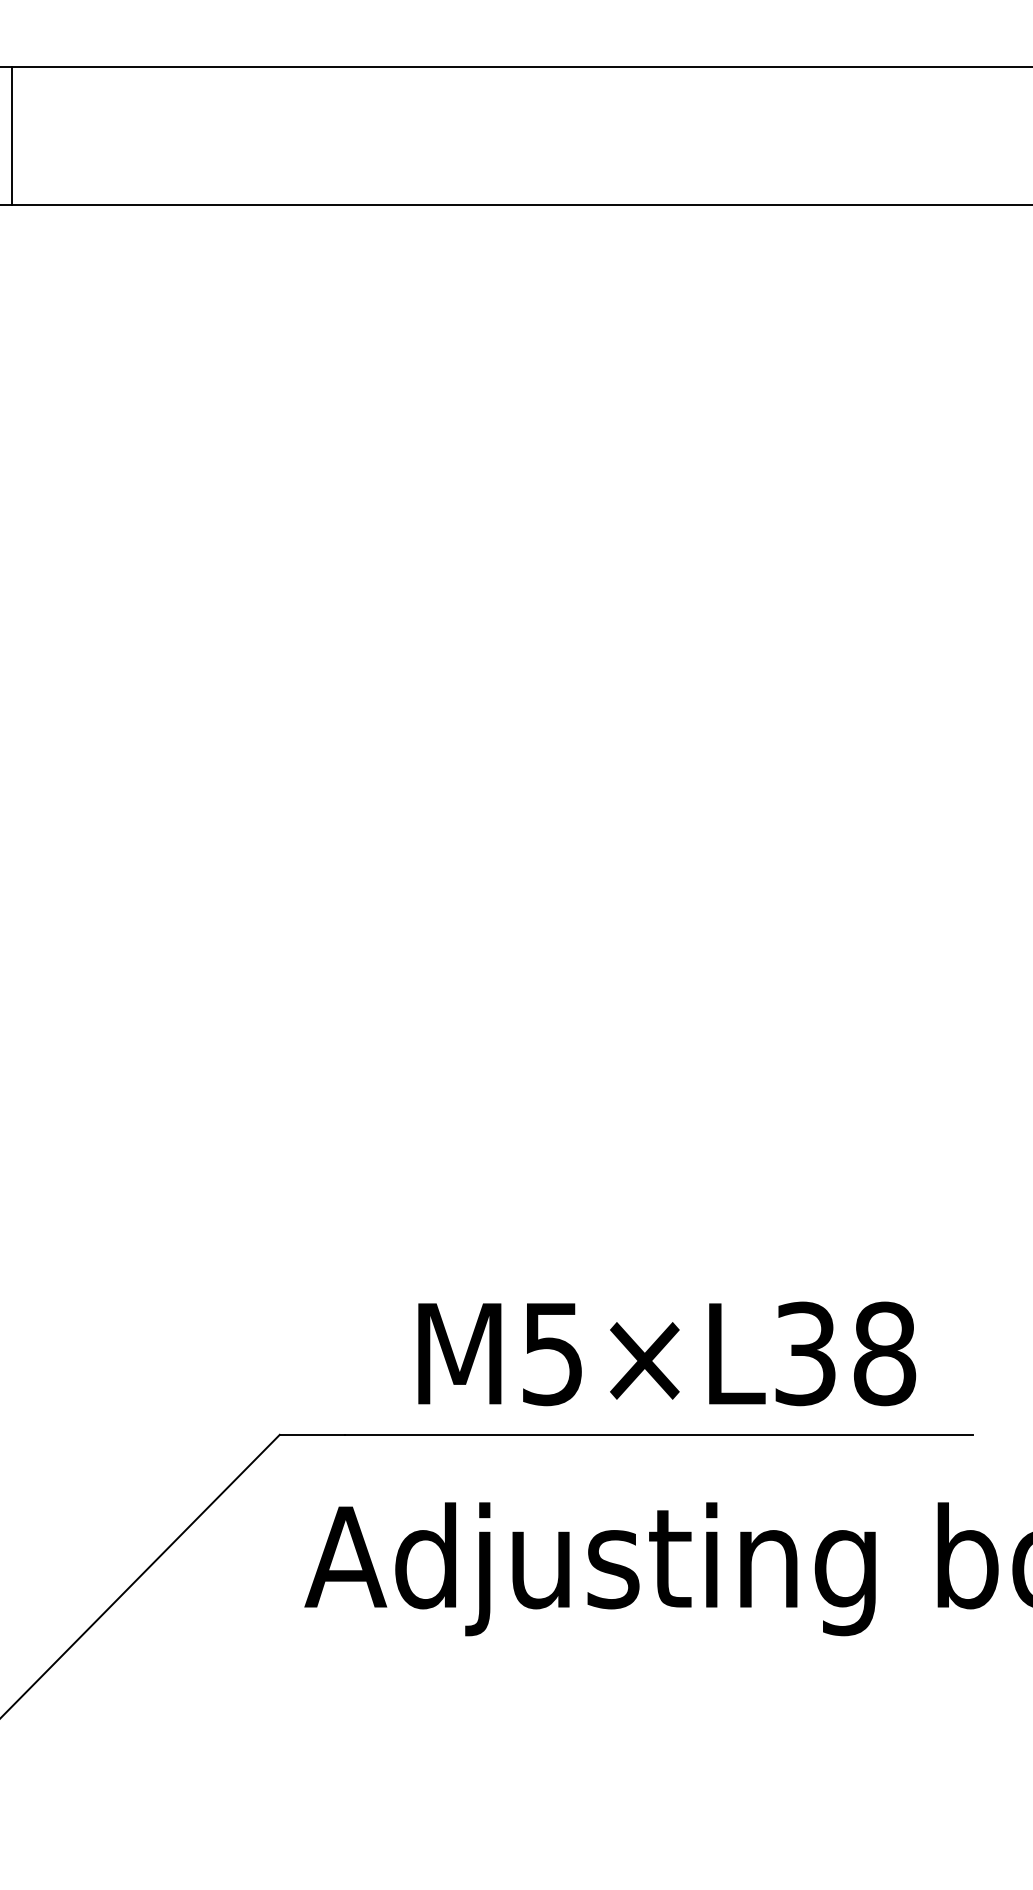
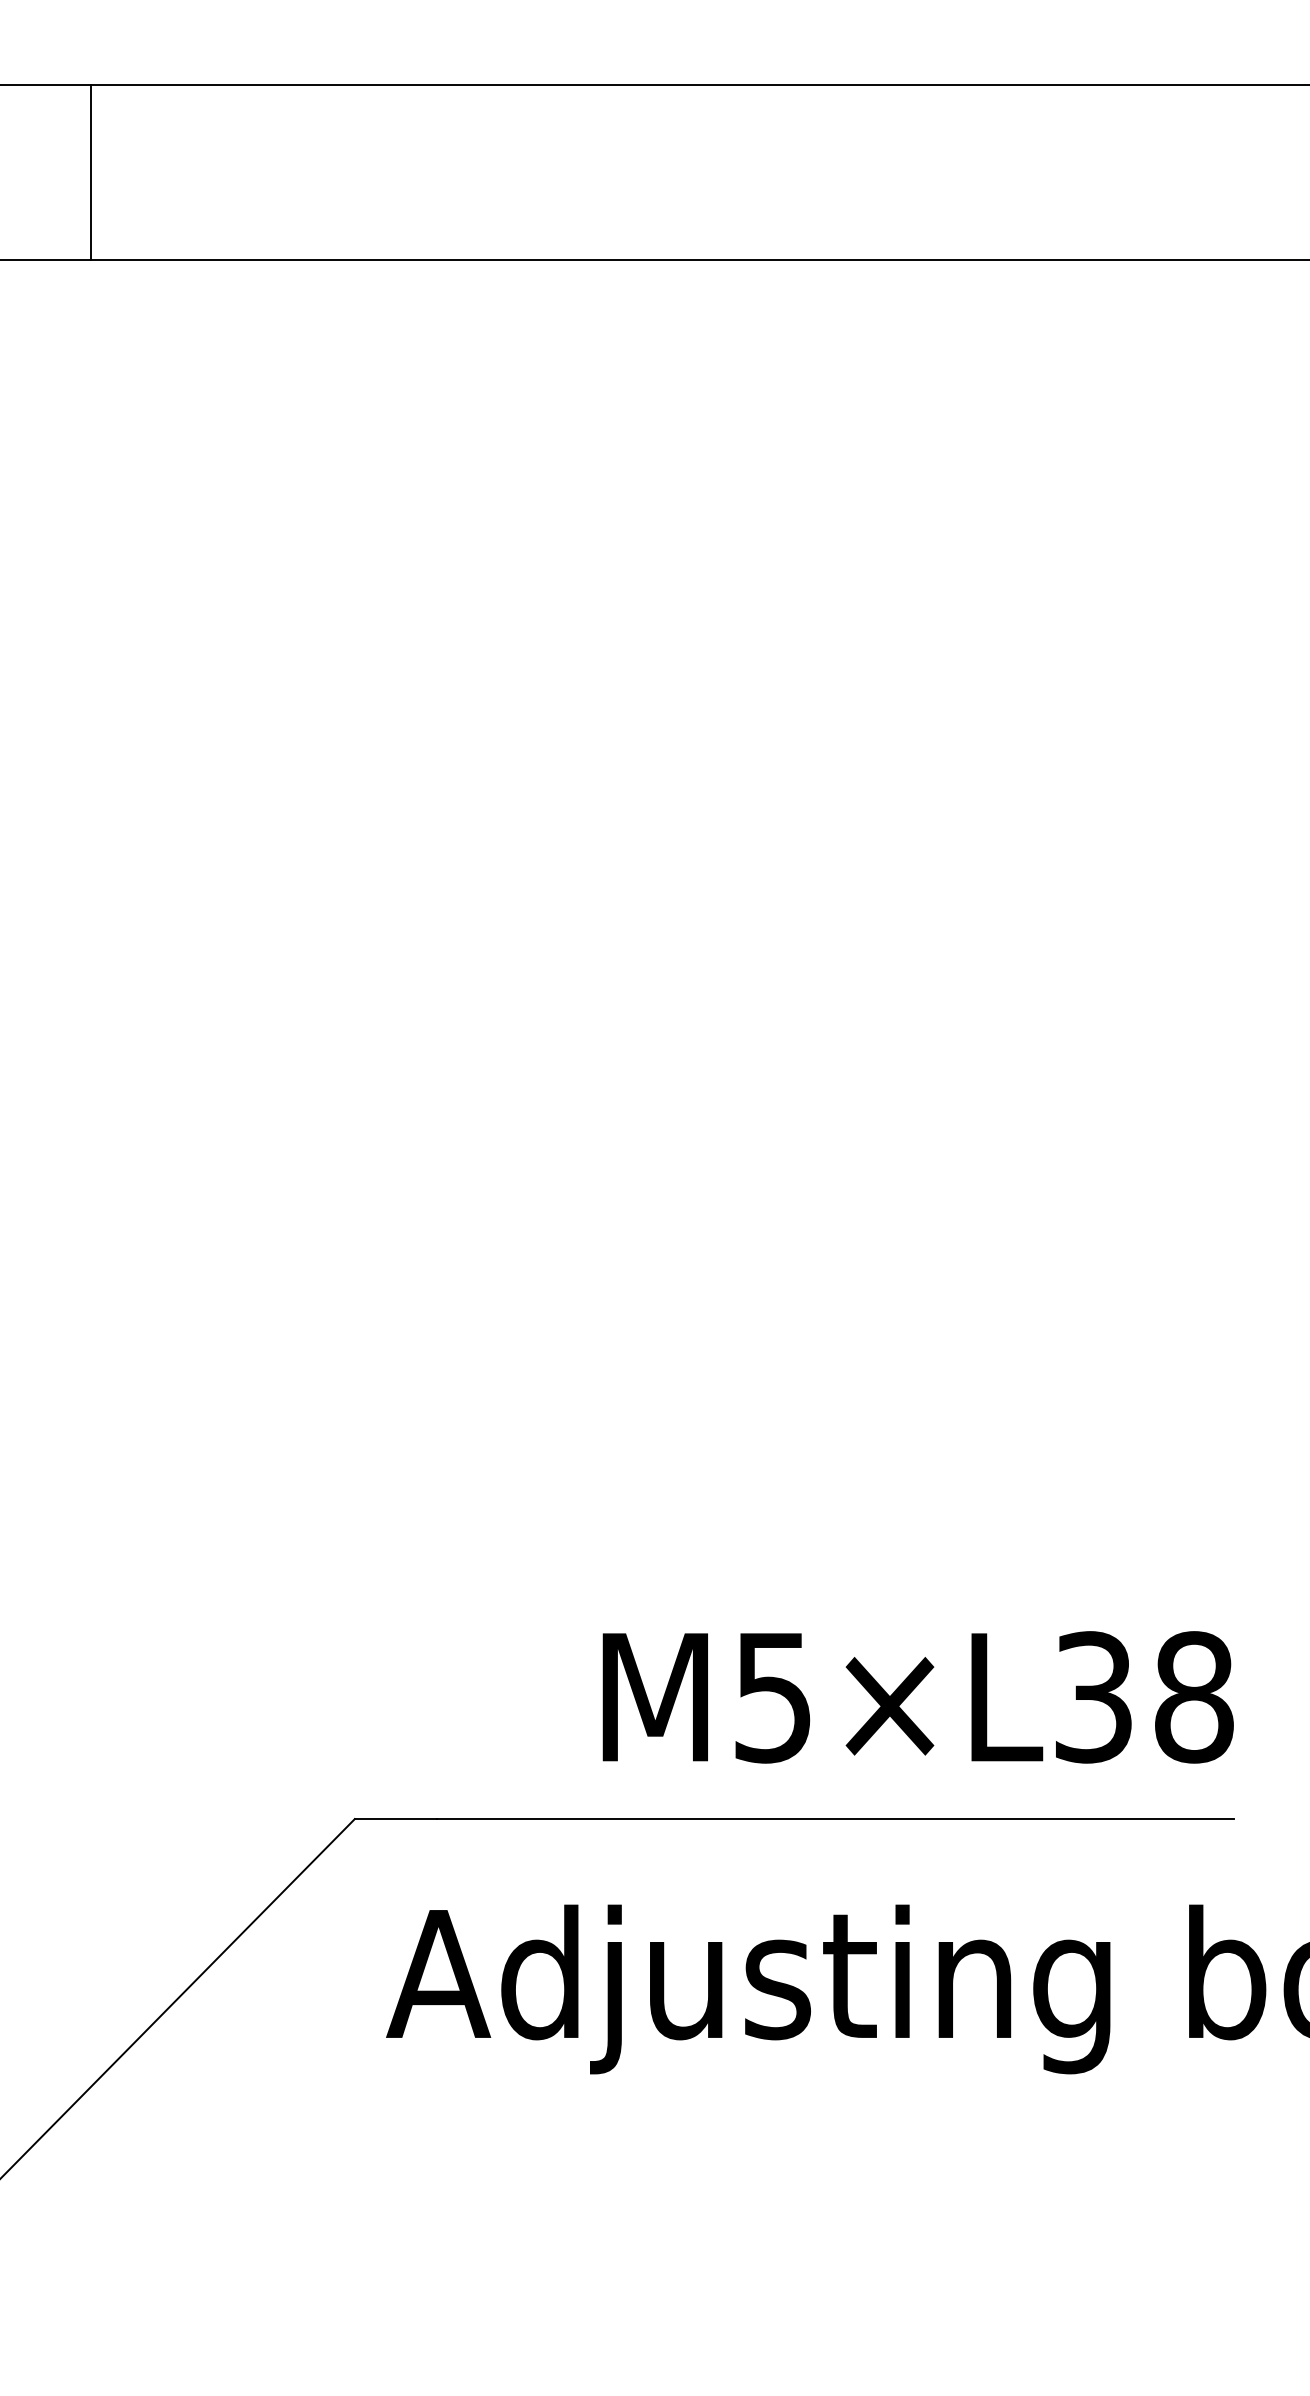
line: (11, 135) -> (90, 171), moved
text: (667, 1353) -> (918, 1696), moved

